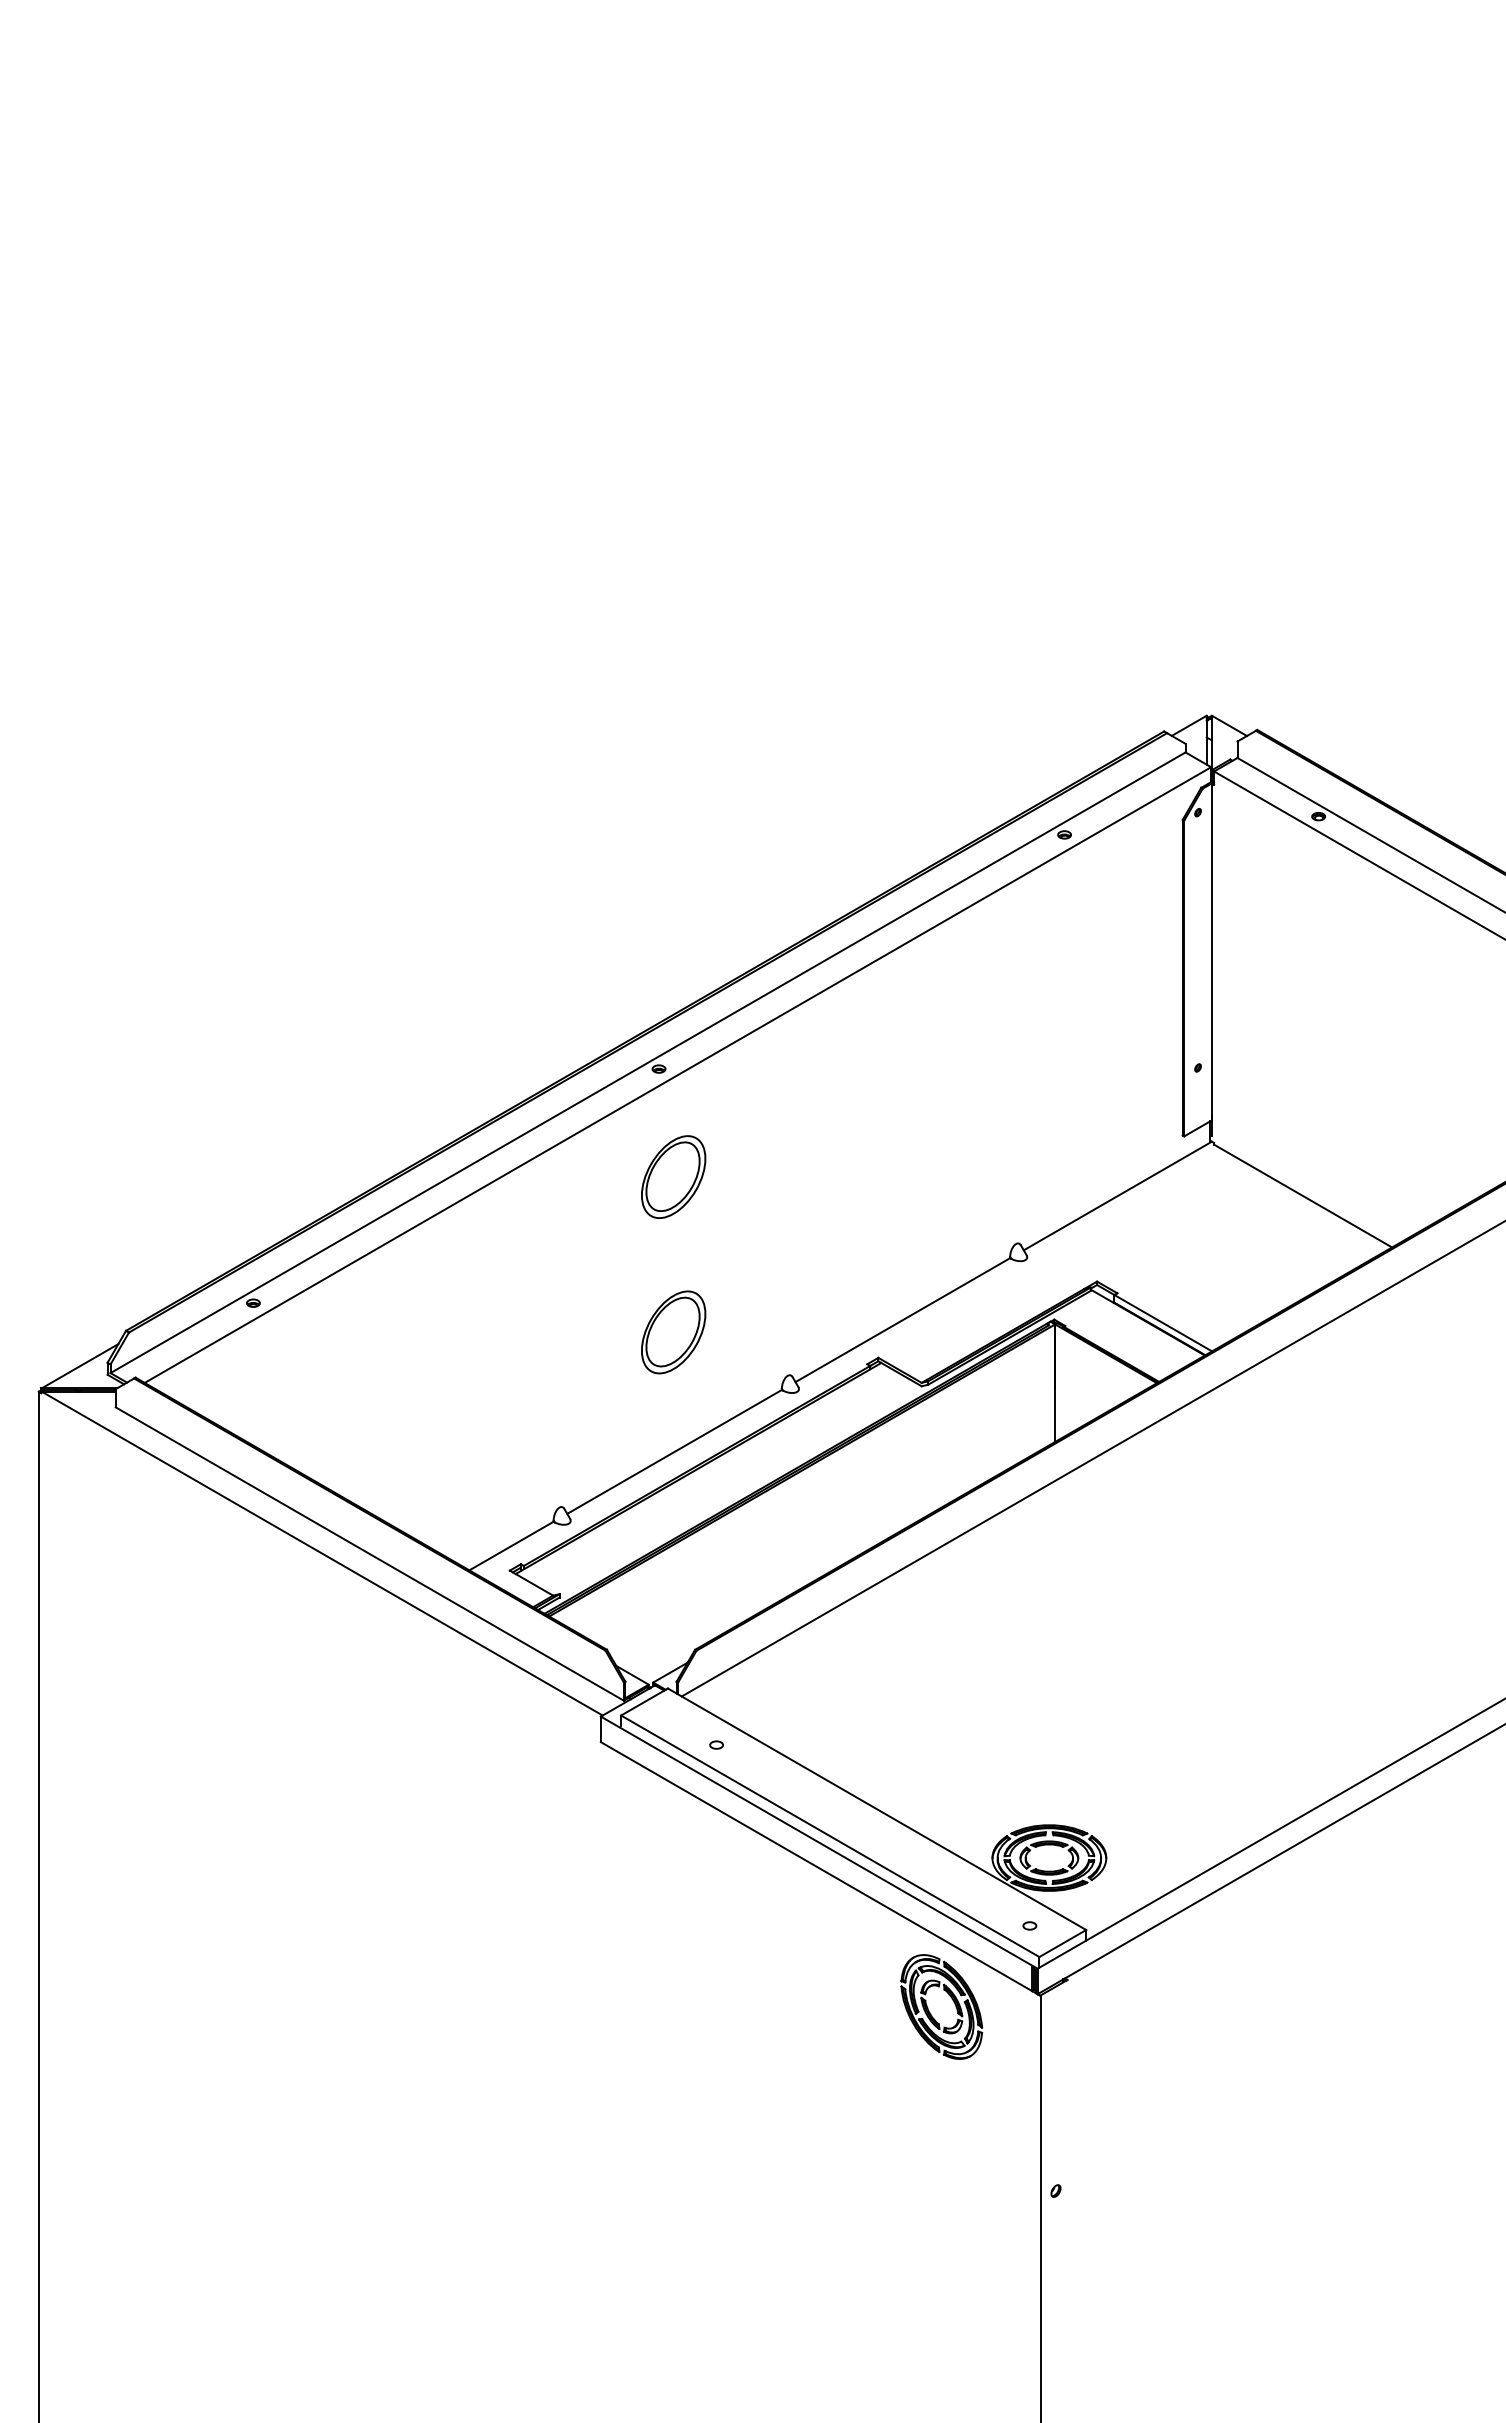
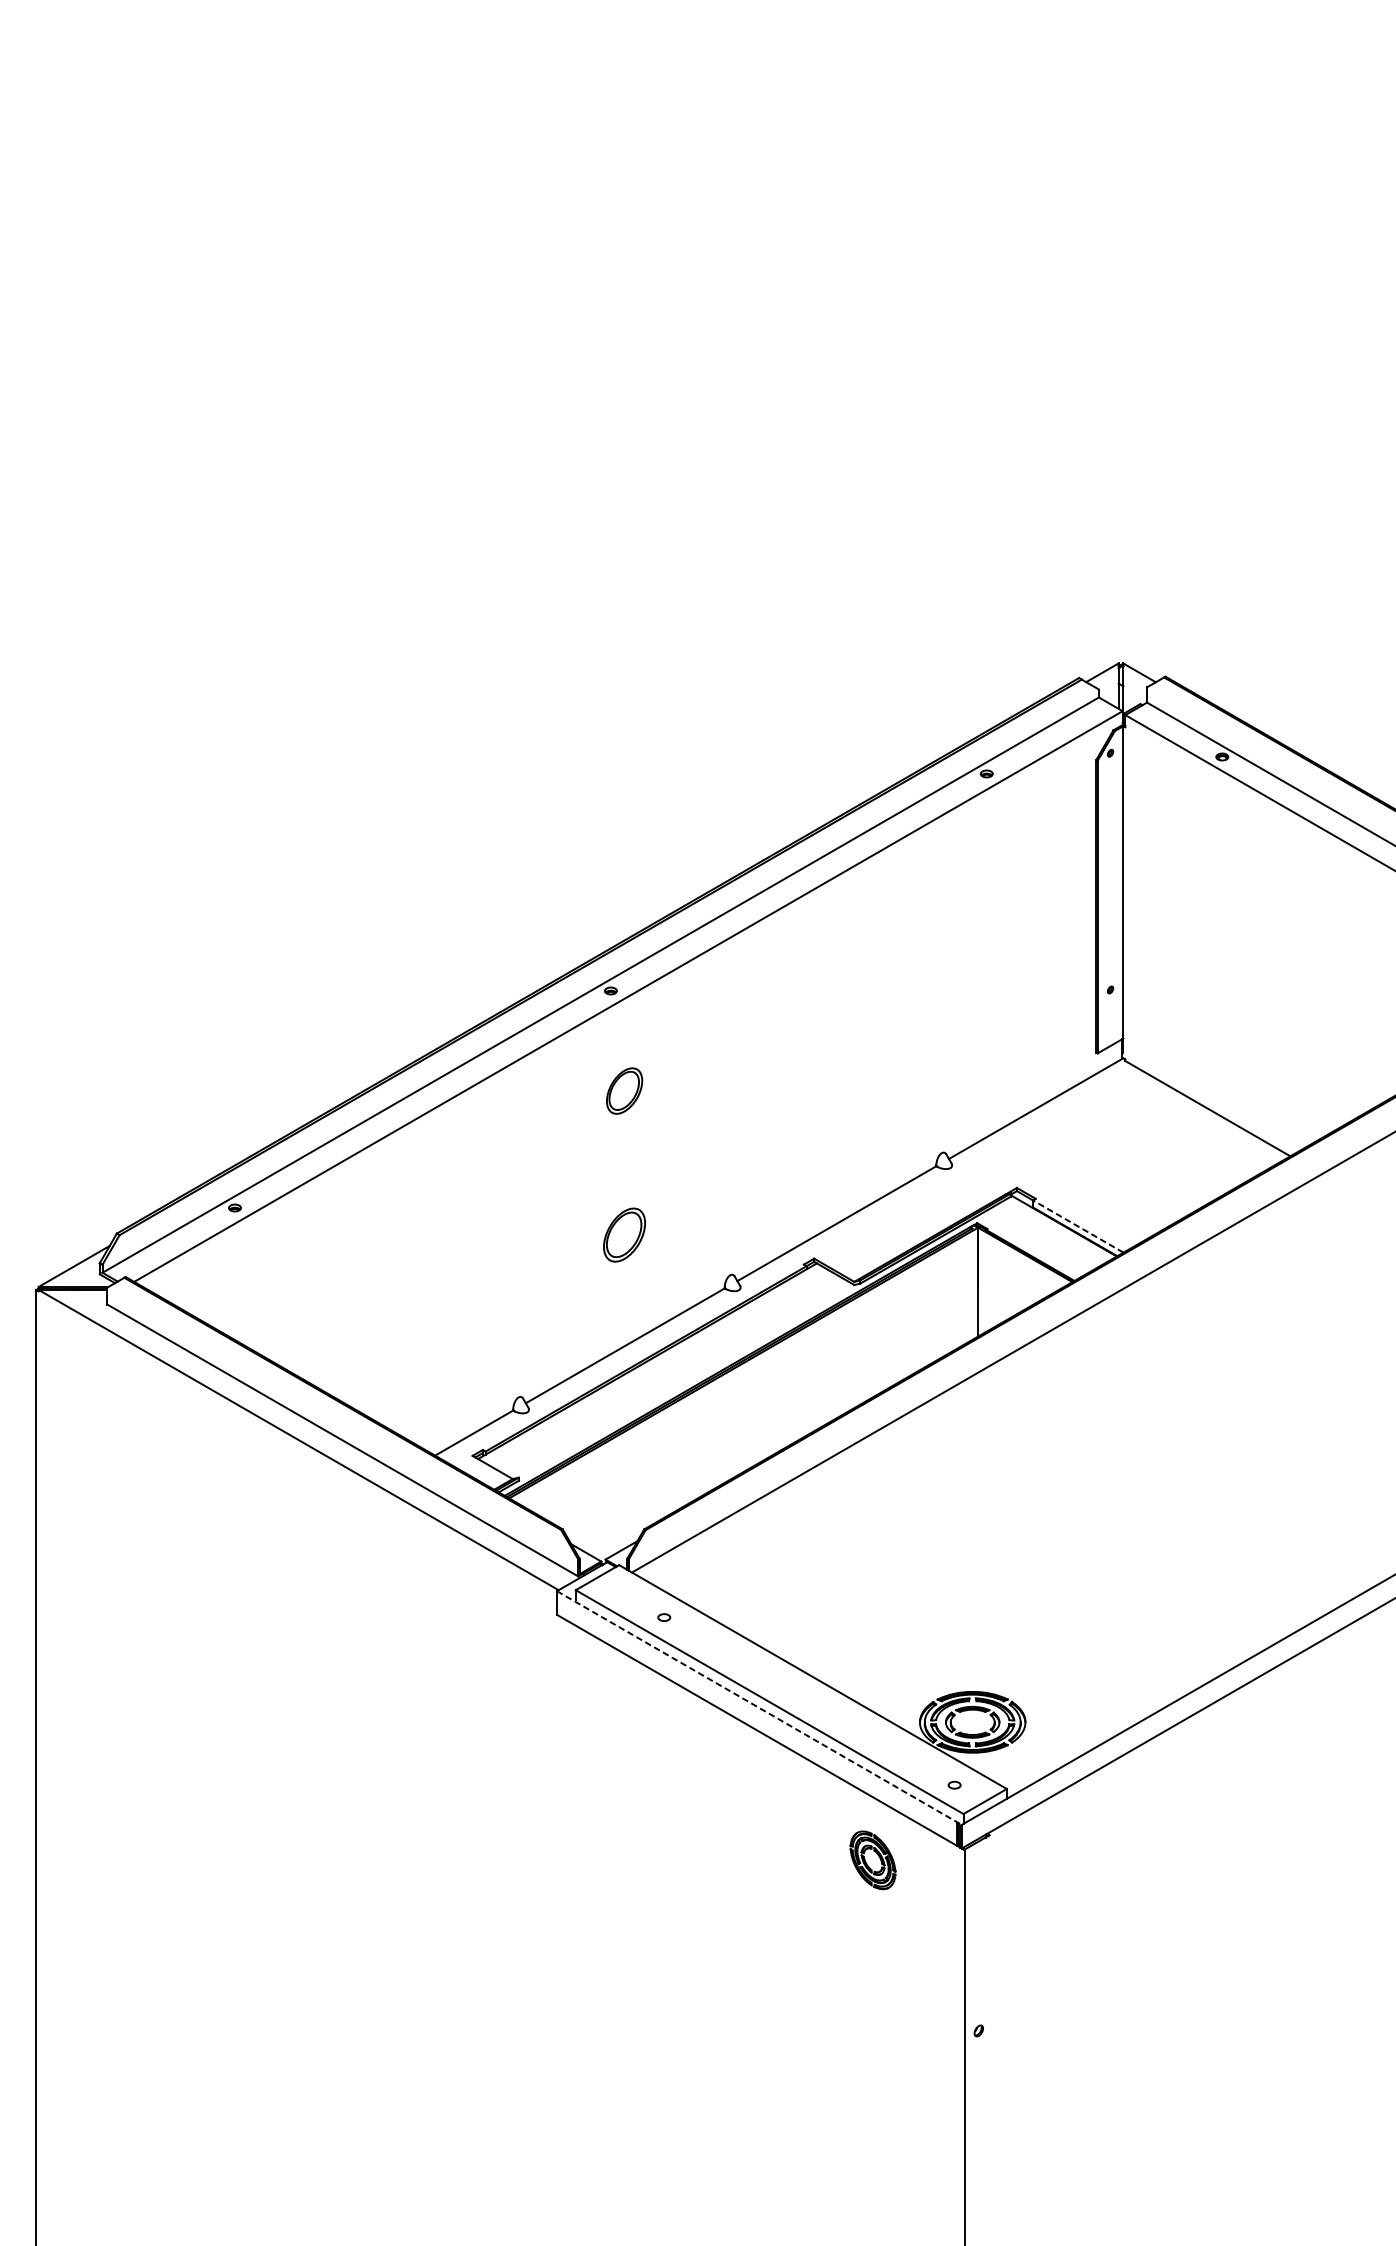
part: (673, 1176) -> (624, 1090), size x0.6
line: (1162, 1322) -> (1077, 1225), solid -> dashed
part: (673, 1332) -> (624, 1235), size x0.7
line: (819, 1842) -> (759, 1707), solid -> dashed
part: (941, 2006) -> (872, 1859), size x0.6

